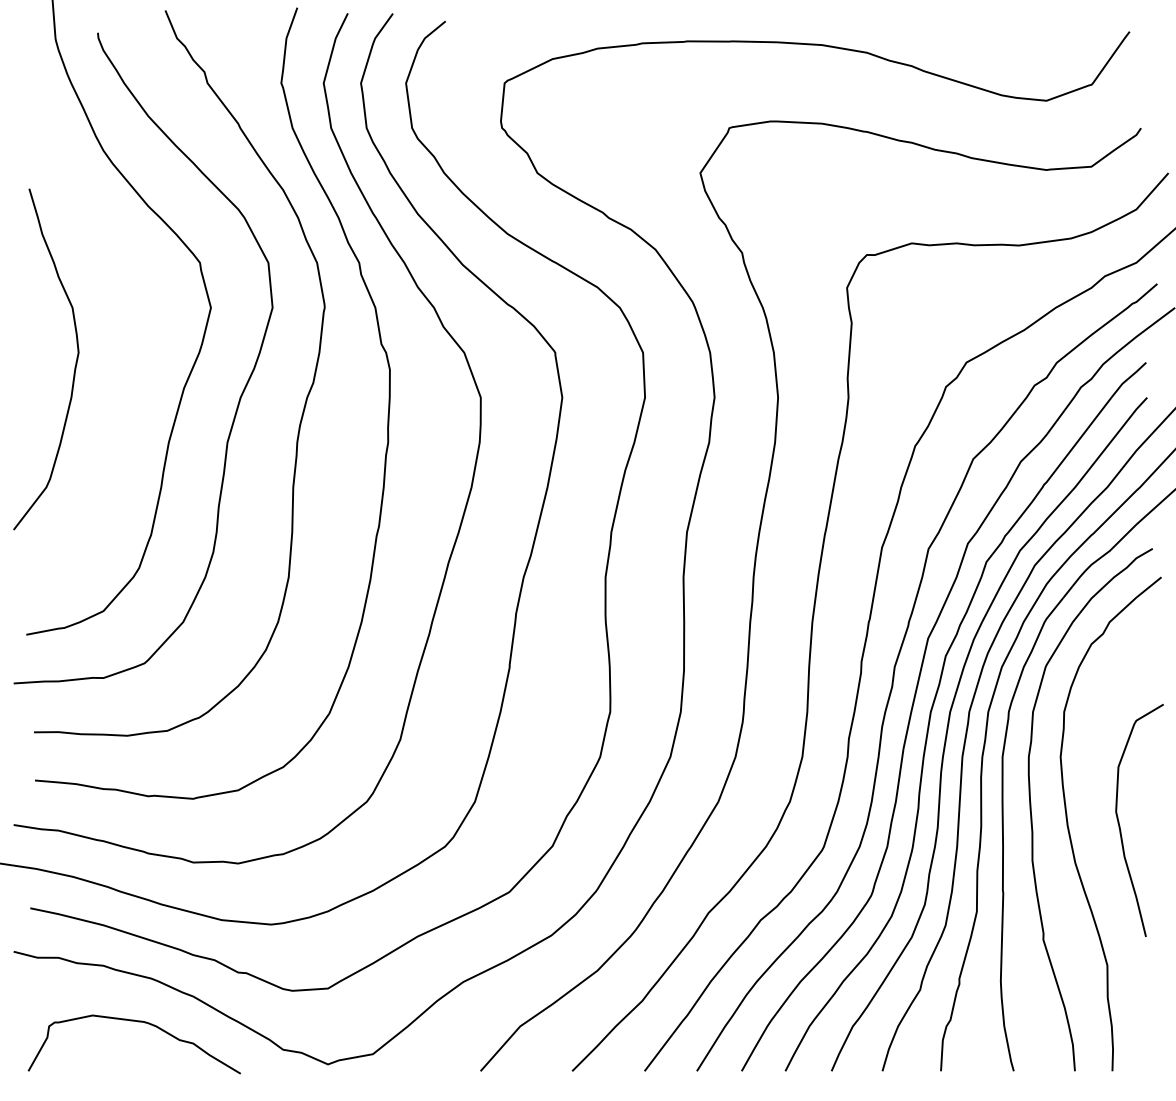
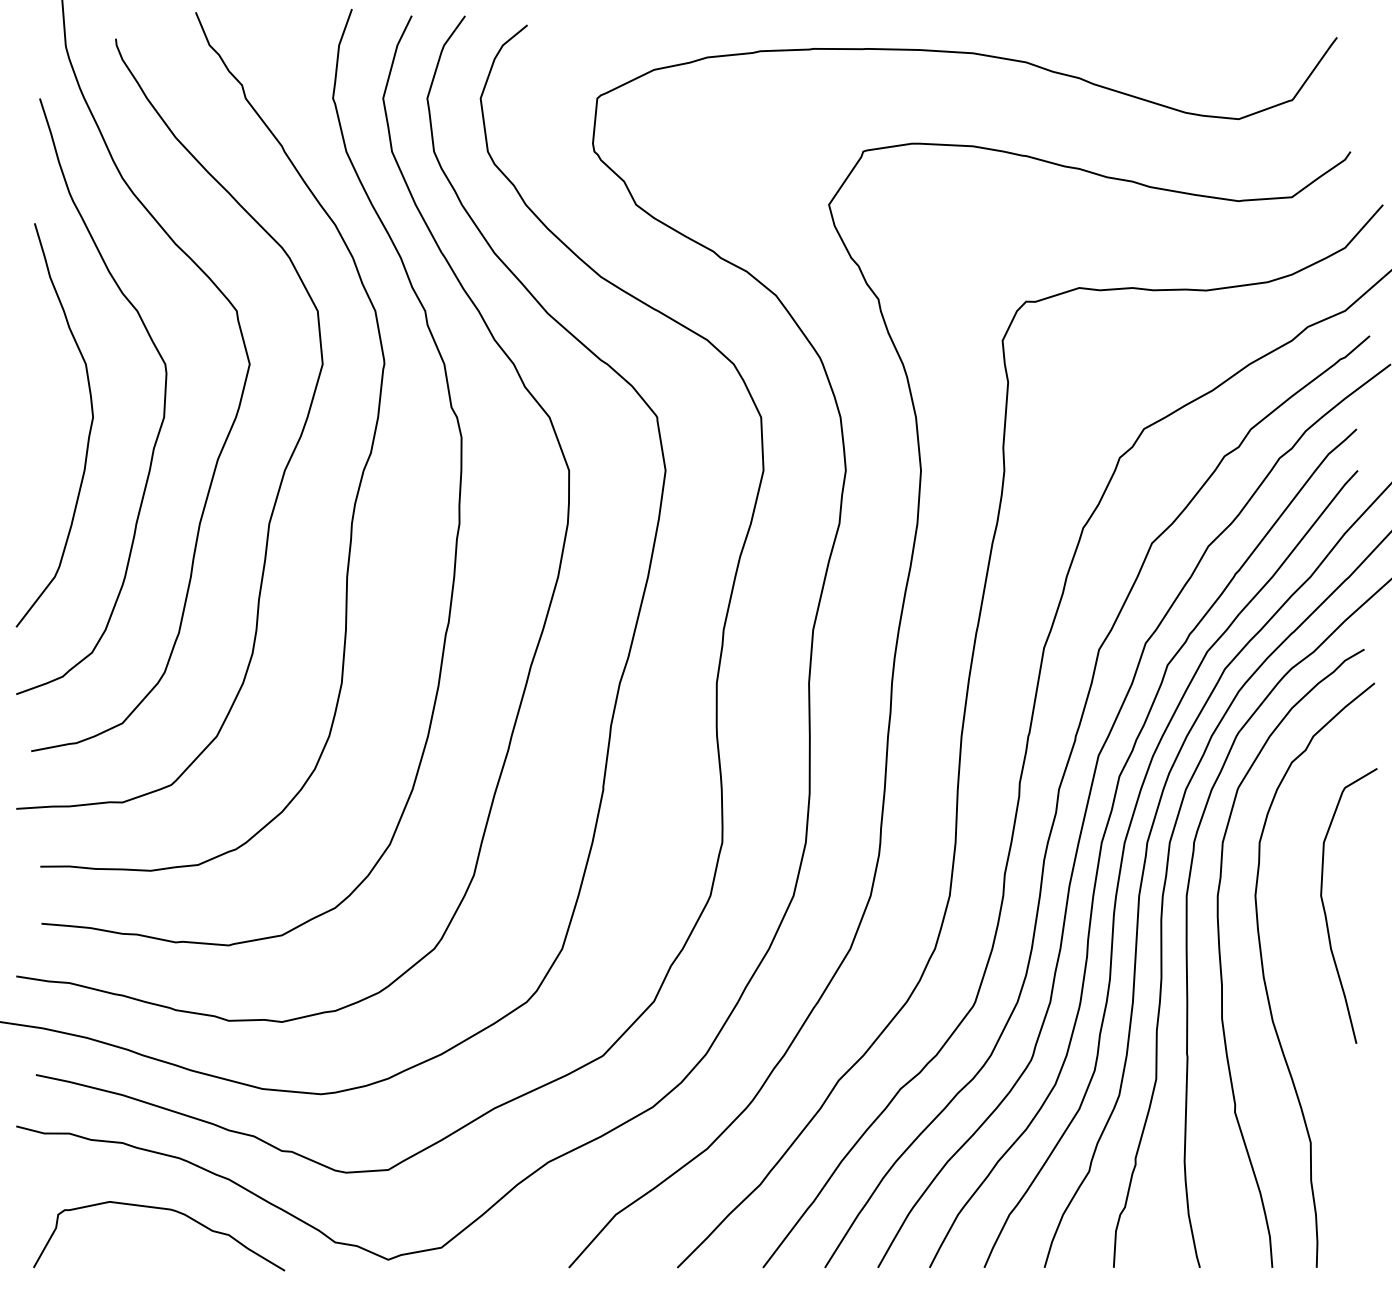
curve: (138, 335) -> (163, 397), added
curve: (1120, 825) -> (1326, 911), moved

